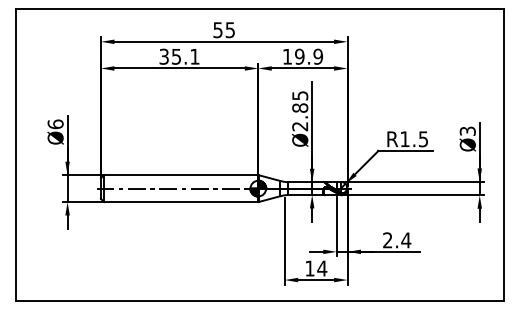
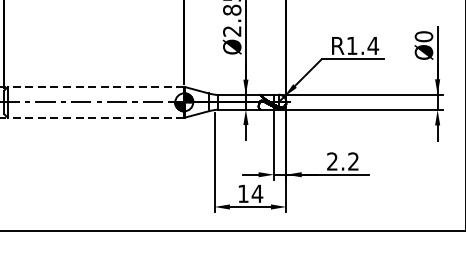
text: (467, 131) -> (423, 37), Ø3 -> Ø0
text: (423, 139) -> (373, 46), R1.5 -> R1.4
line: (180, 175) -> (95, 87), solid -> dashed
line: (180, 202) -> (95, 118), solid -> dashed
text: (406, 240) -> (353, 161), 2.4 -> 2.2

